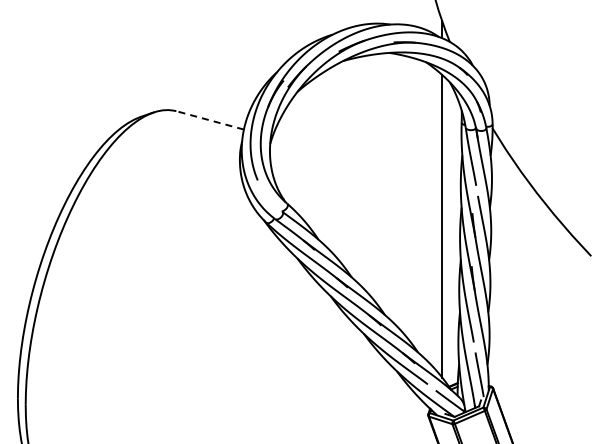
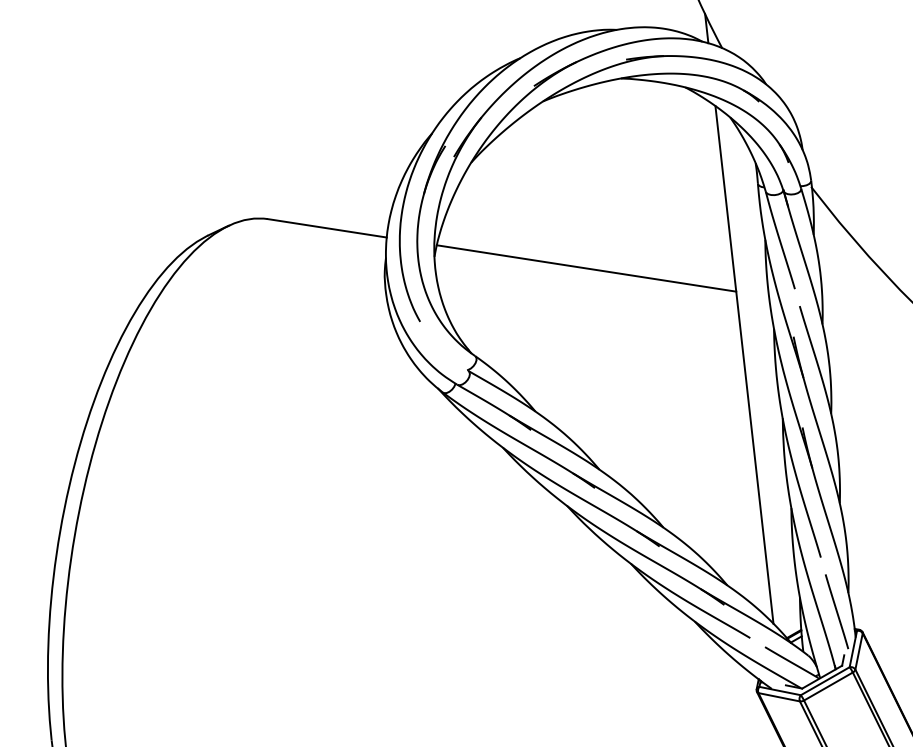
line: (209, 120) -> (326, 228), dashed -> solid
line: (357, 160) -> (586, 268), added

